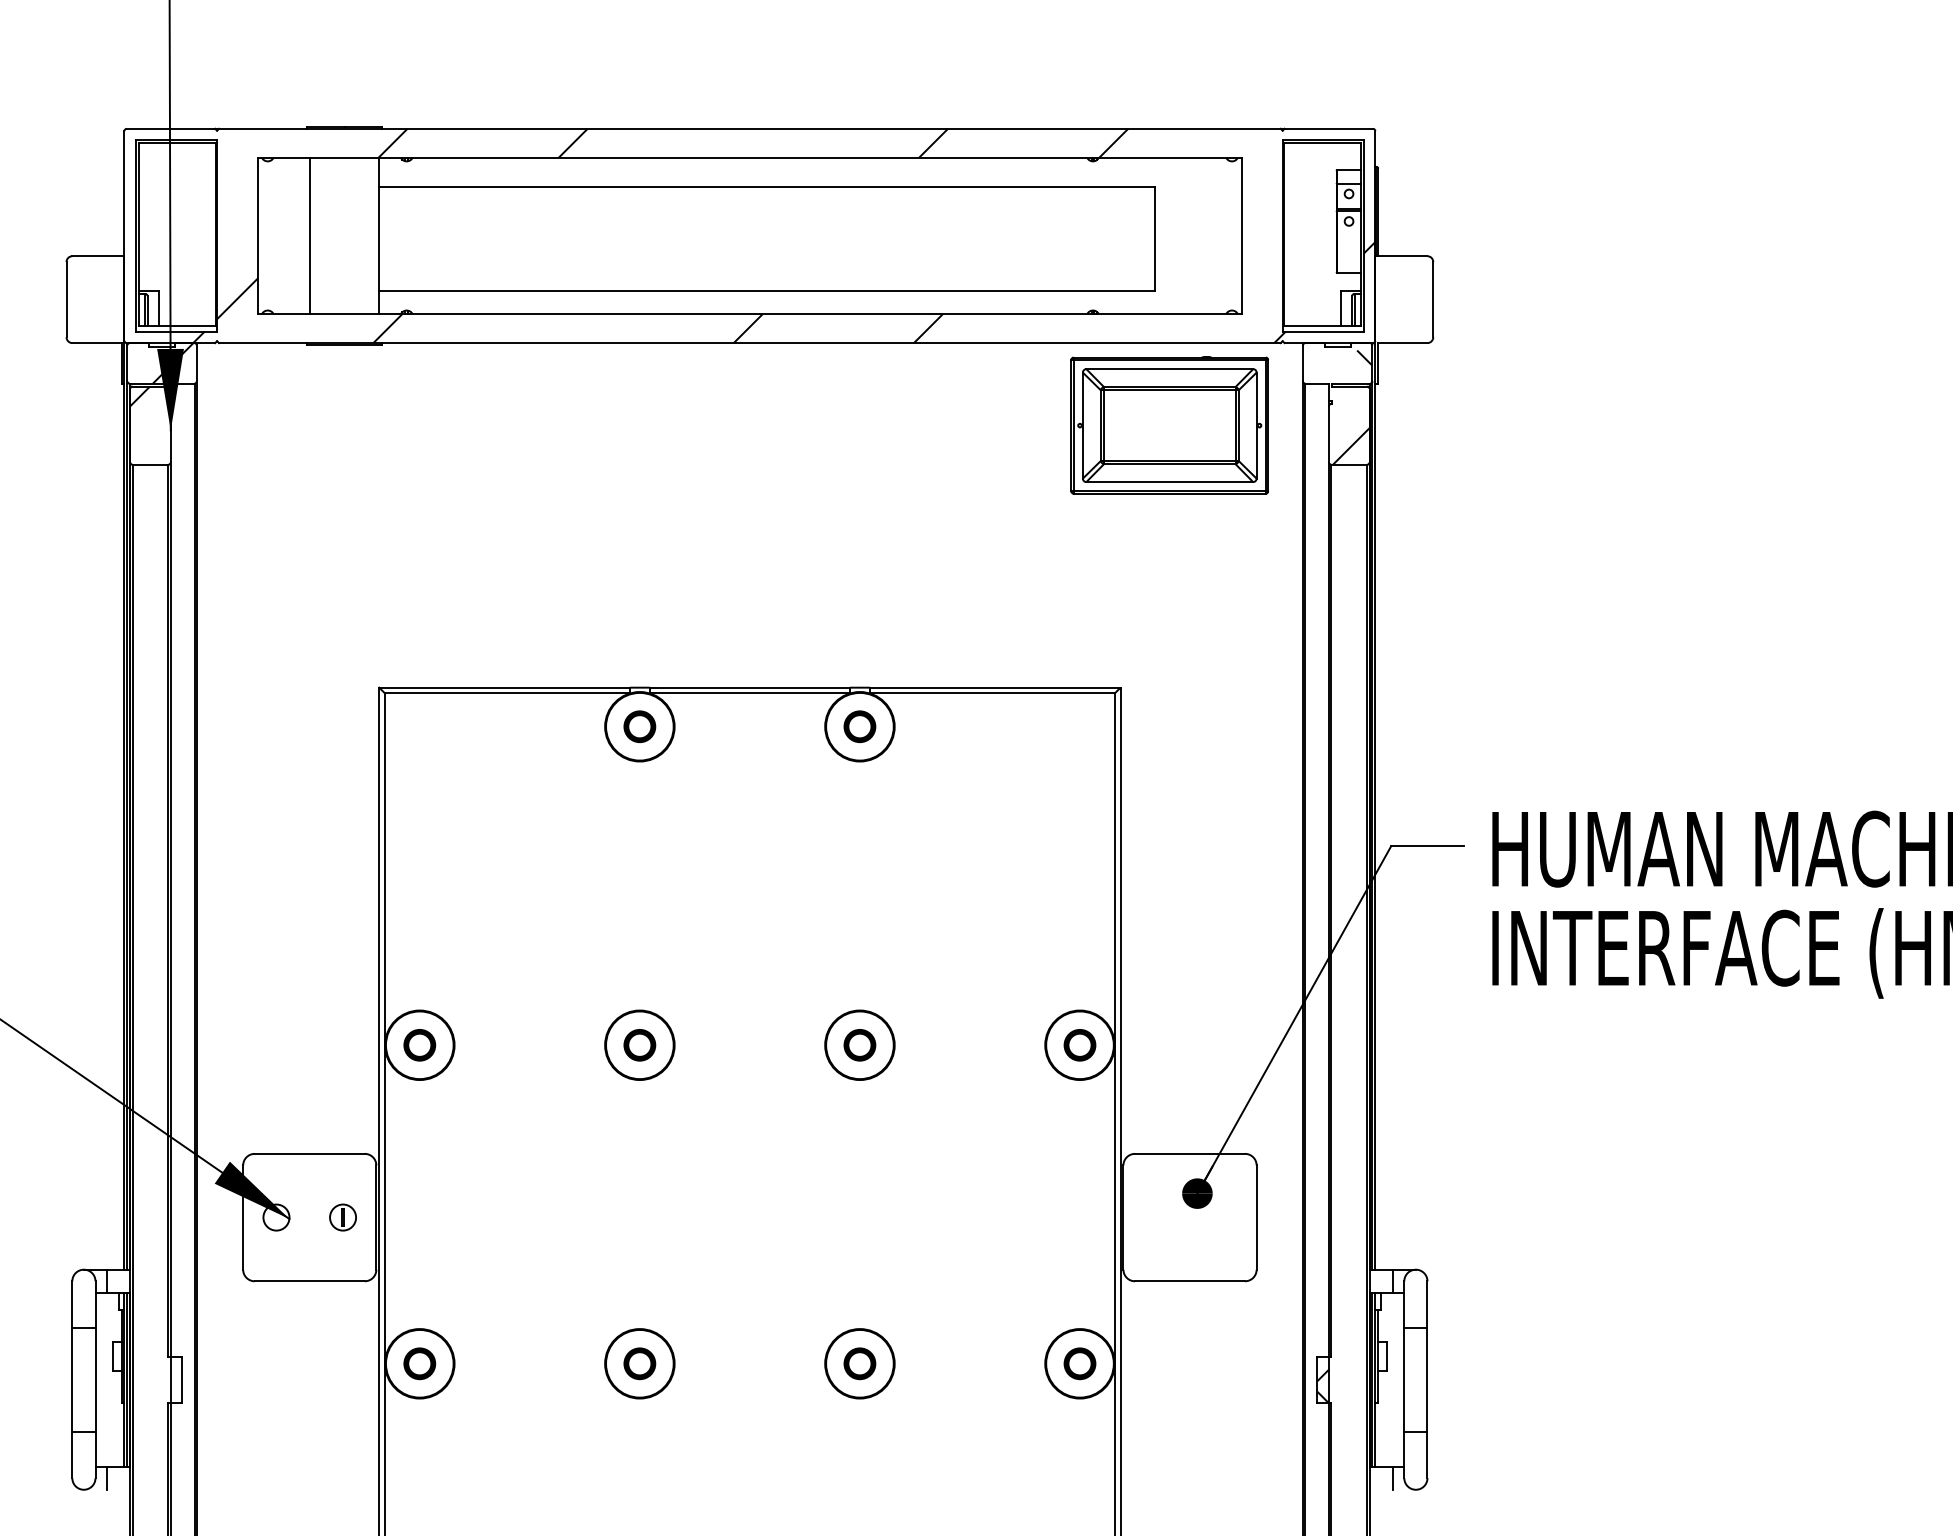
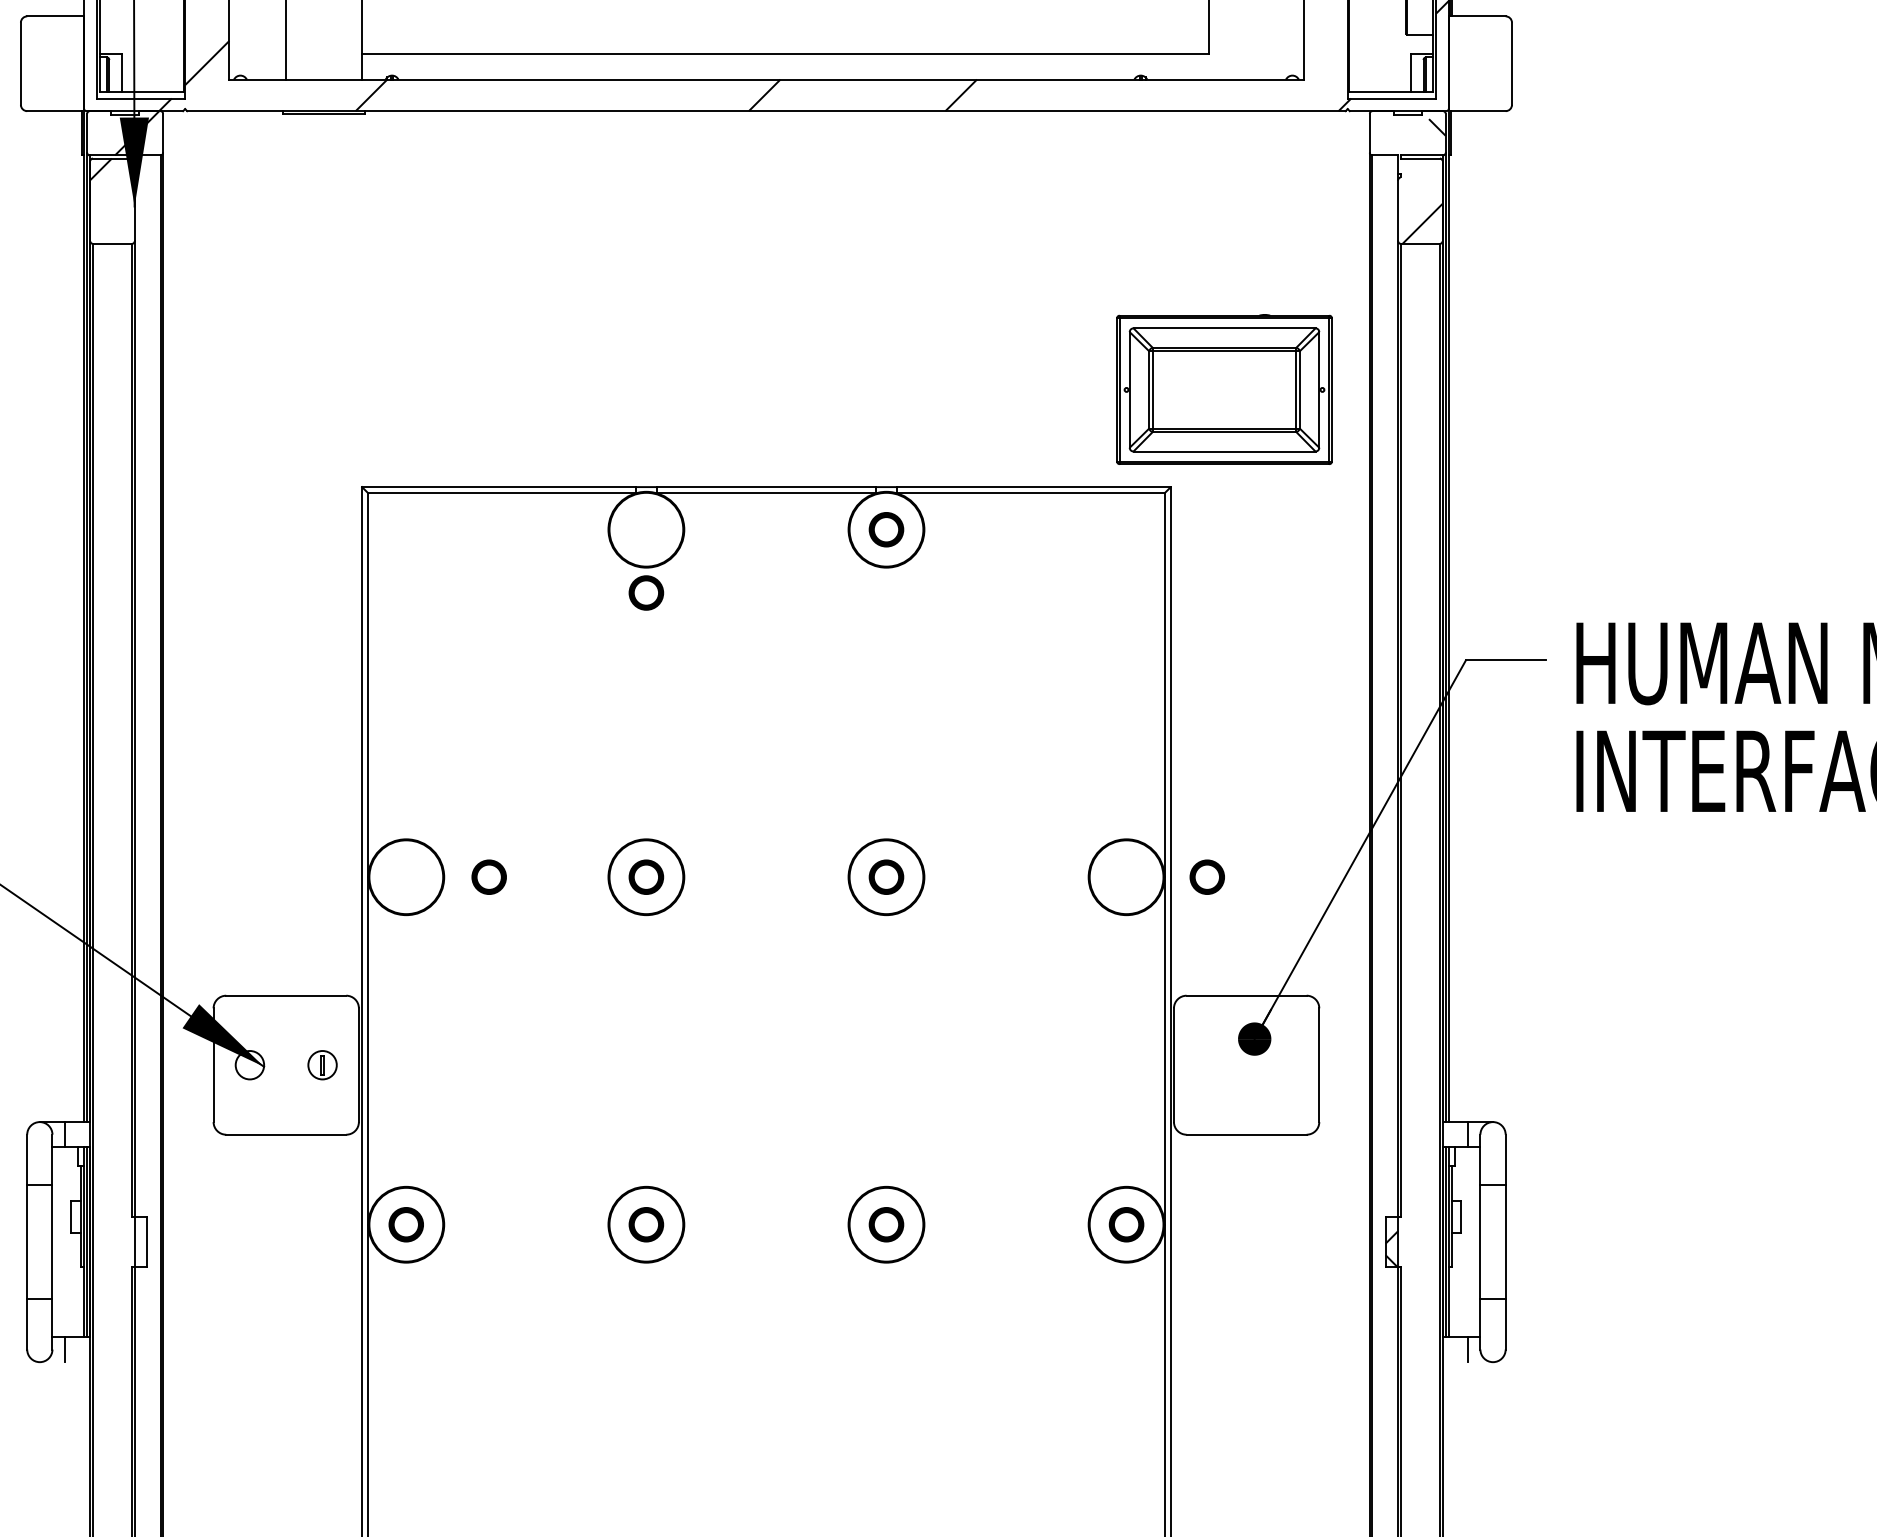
part: (1169, 425) -> (1224, 389), moved
part: (639, 726) -> (645, 592), moved
part: (419, 1045) -> (488, 877), moved
part: (1079, 1045) -> (1206, 877), moved

